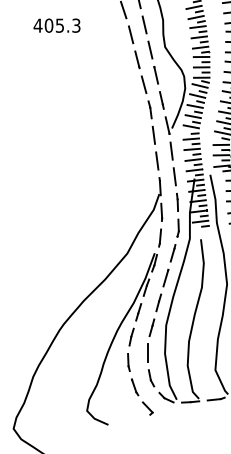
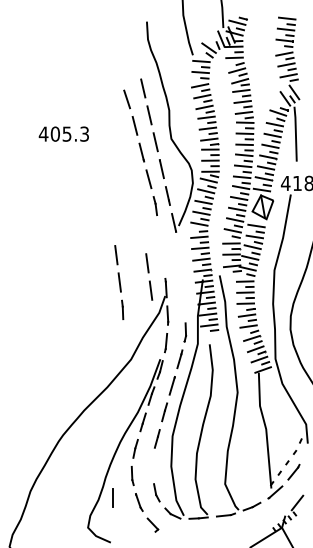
text: (56, 25) -> (63, 133), moved
line: (155, 144) -> (149, 273), moved
part: (174, 176) -> (119, 282), moved
line: (147, 352) -> (112, 497), moved

